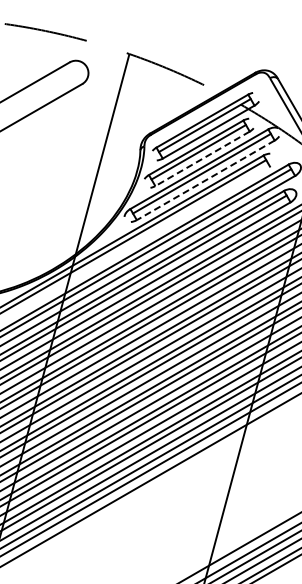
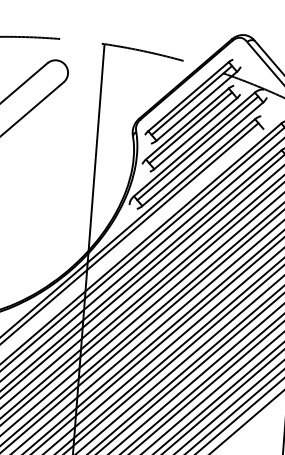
line: (202, 158) -> (195, 133), dashed -> solid
line: (205, 180) -> (202, 154), dashed -> solid

